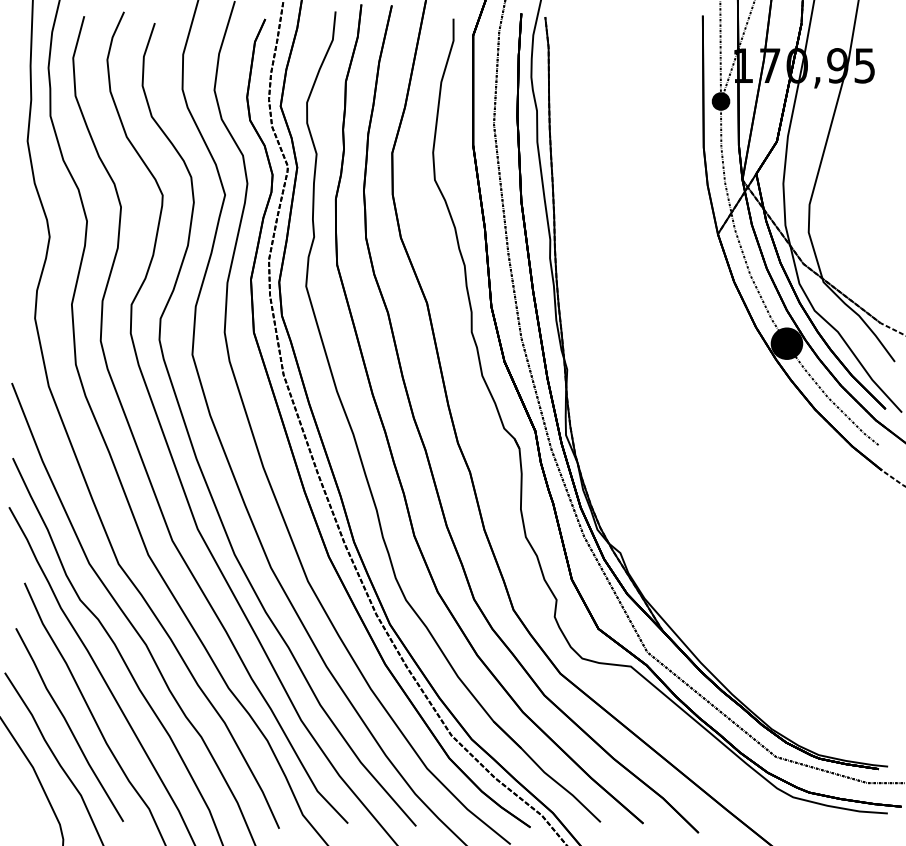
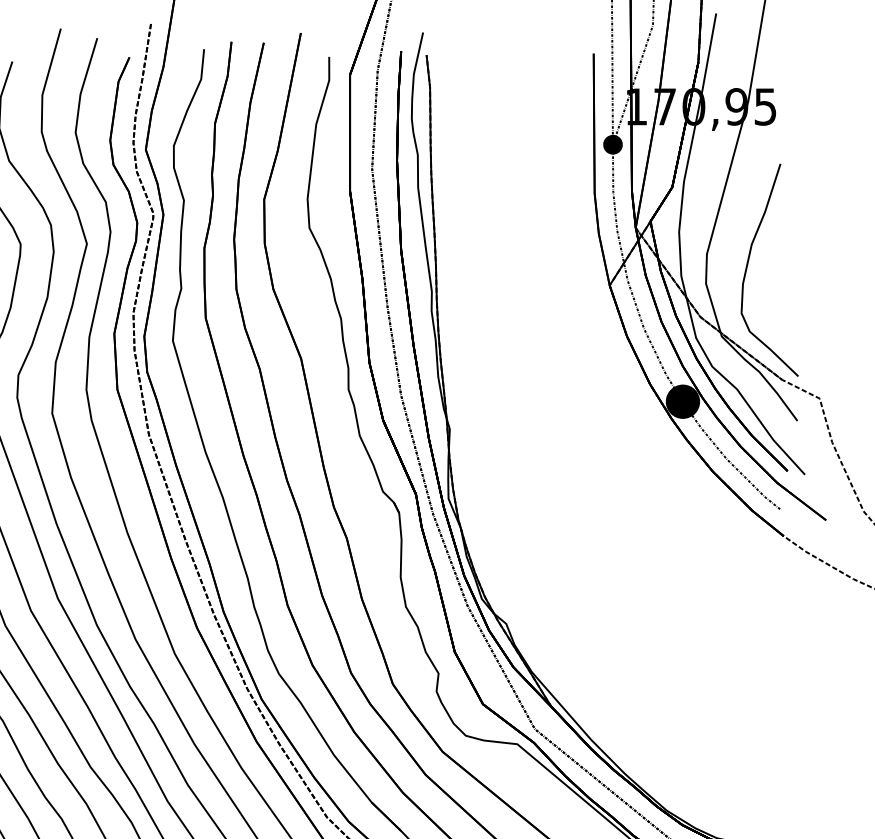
curve: (848, 216) -> (748, 266), added

